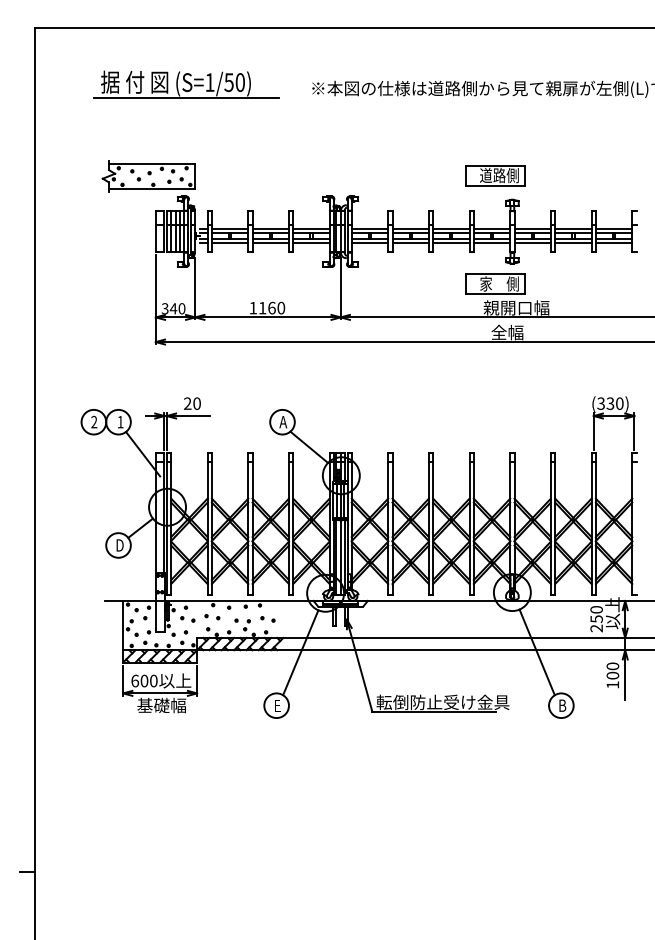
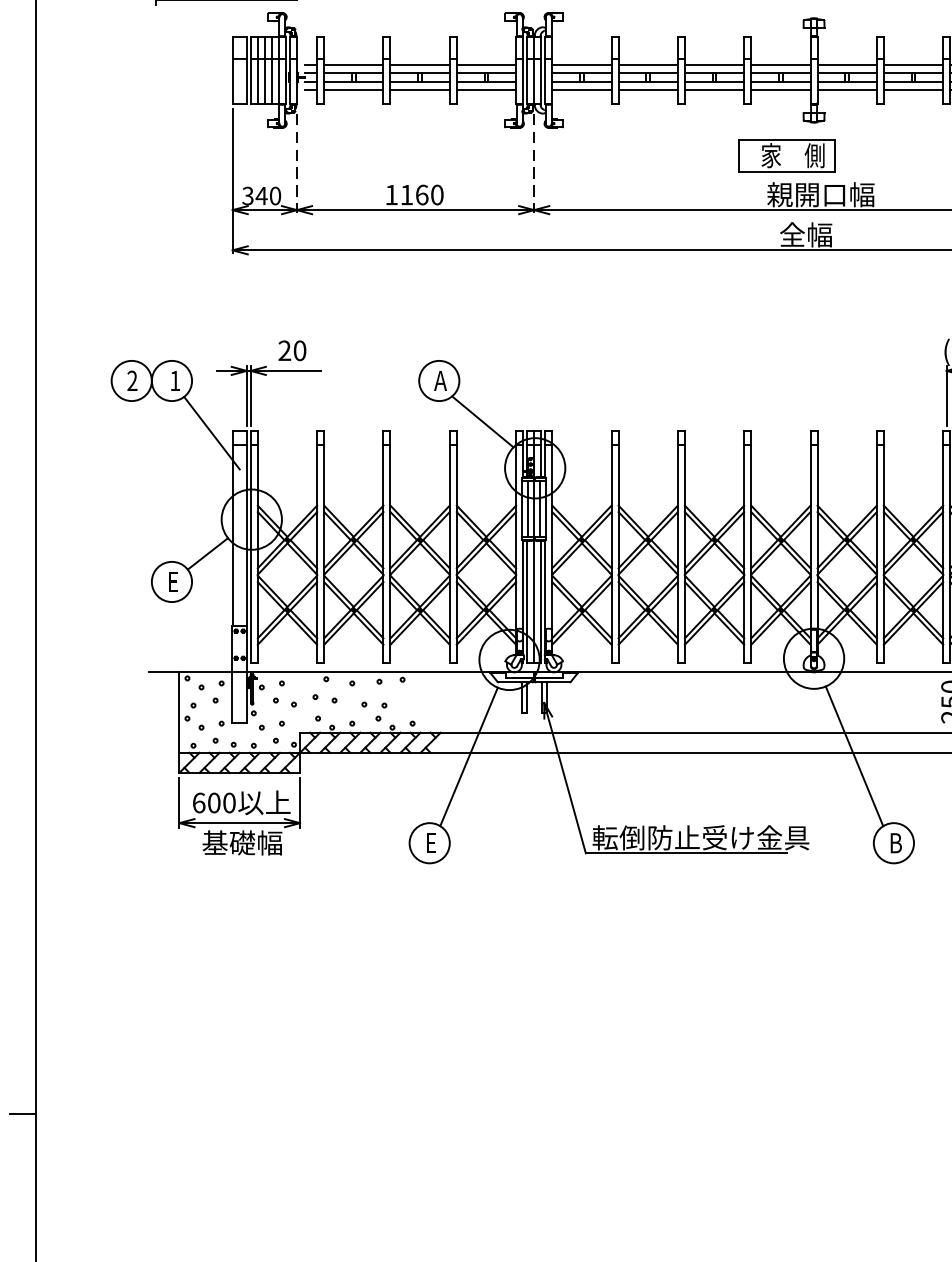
line: (195, 289) -> (297, 164), solid -> dashed
line: (340, 289) -> (533, 164), solid -> dashed
text: (119, 545) -> (173, 582), D -> E
part: (267, 619) -> (414, 702), removed

